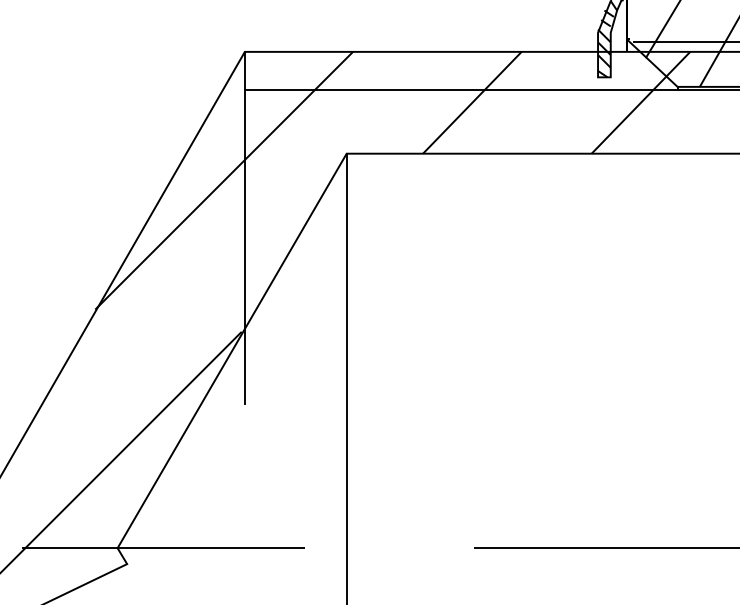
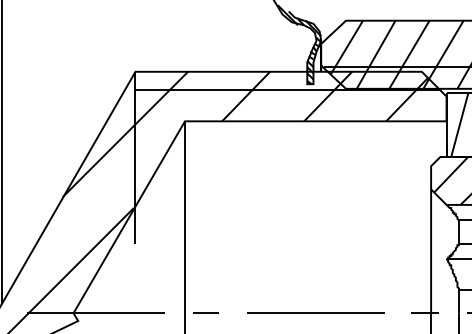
line: (388, 546) -> (205, 312), added

